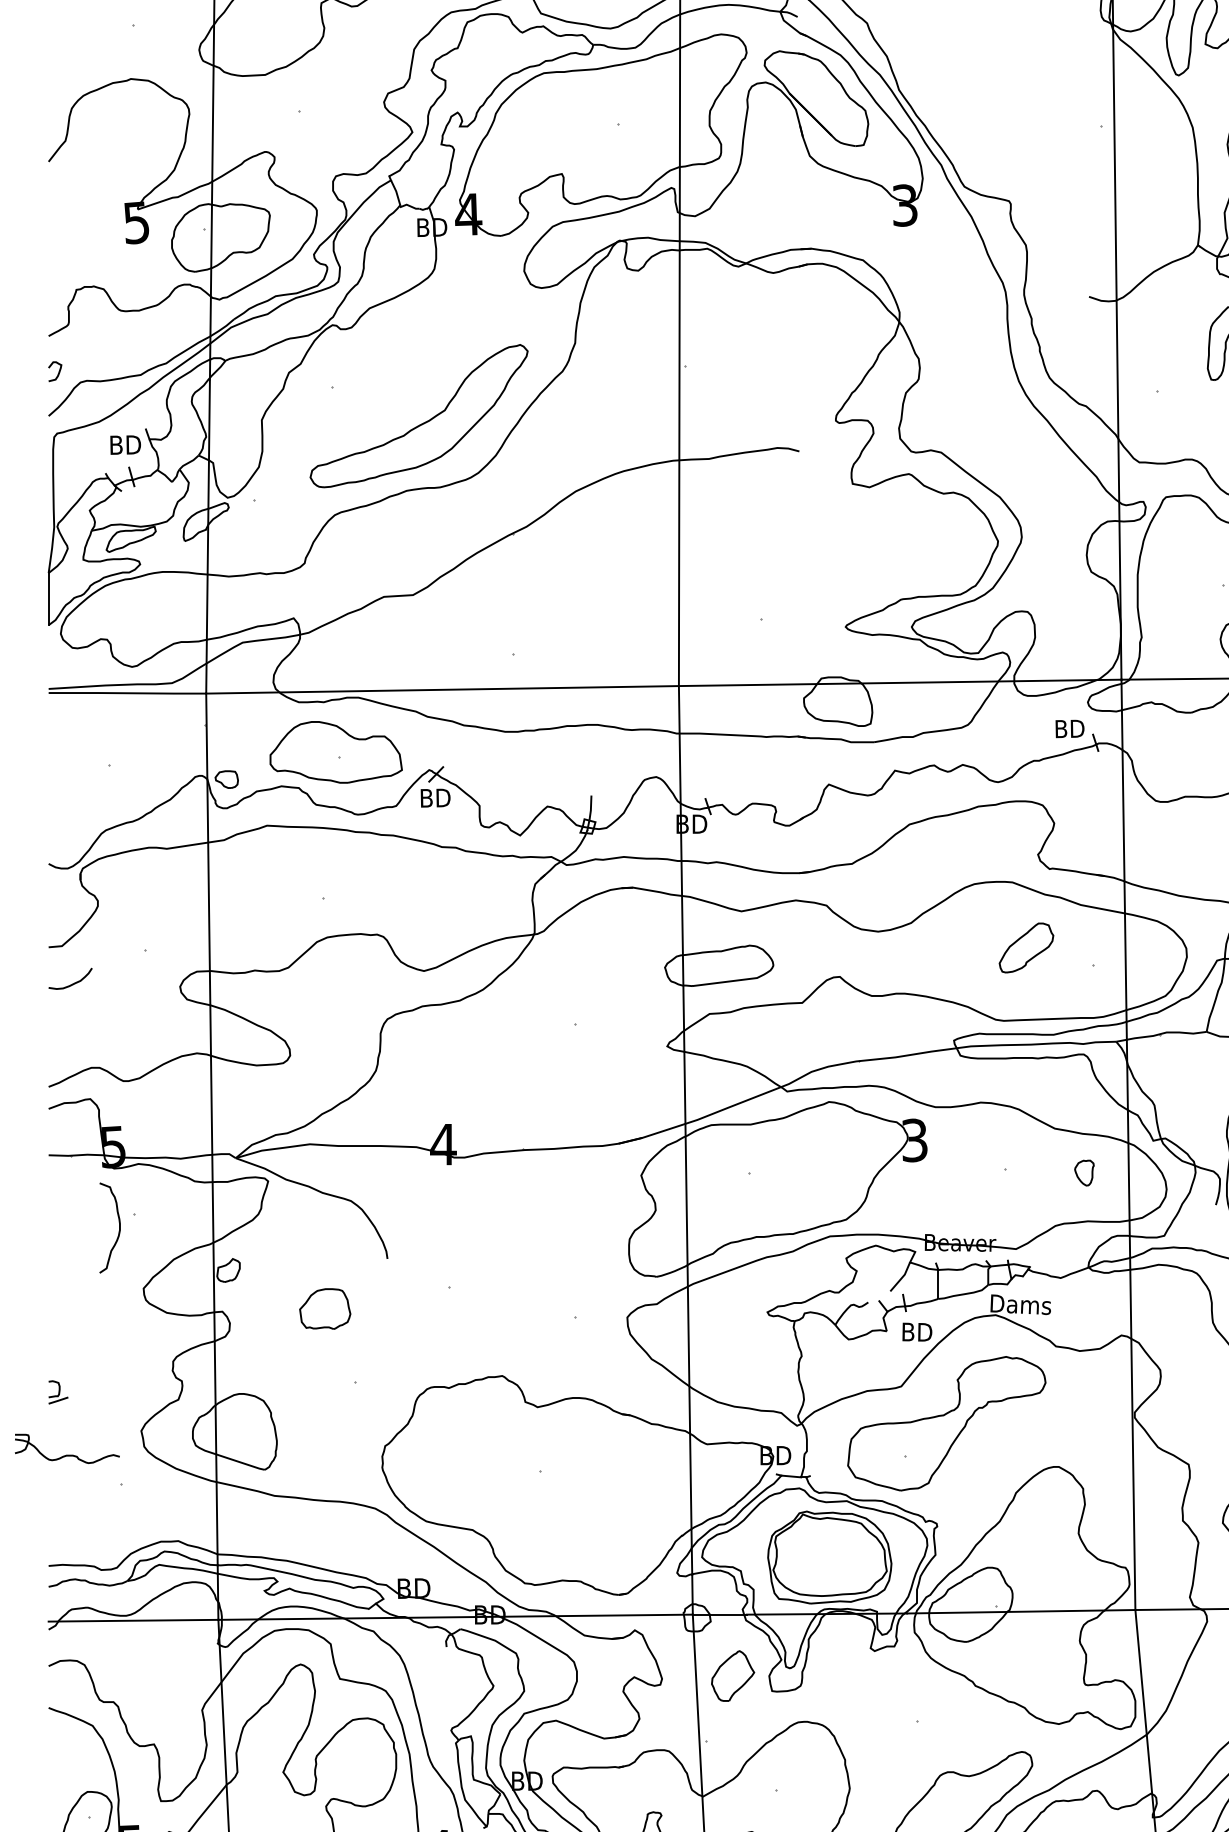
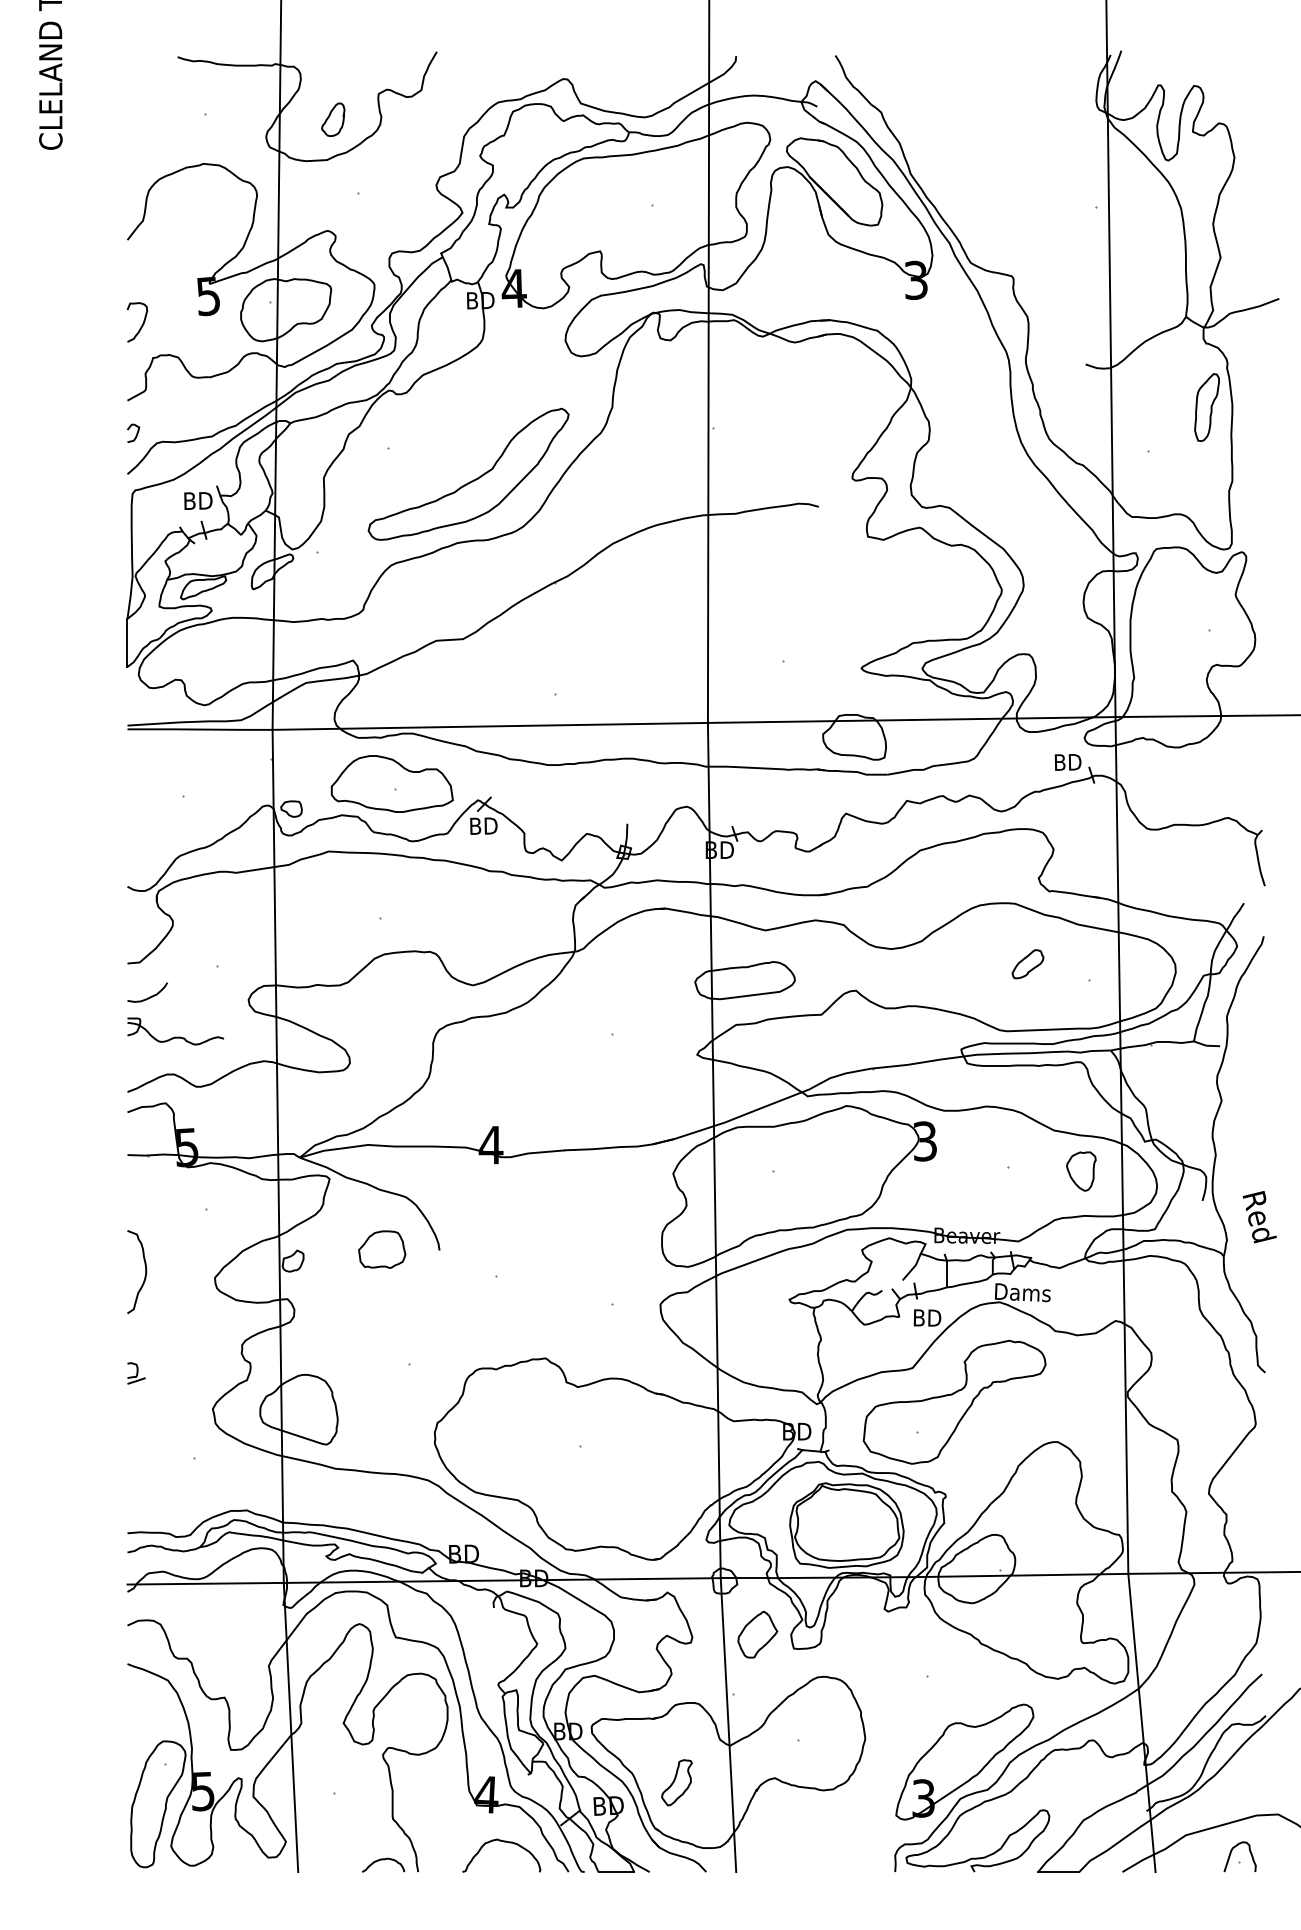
part: (272, 30) -> (333, 119), added
curve: (63, 254) -> (141, 325), added
part: (1025, 948) -> (1027, 964), size x0.62
part: (1084, 1173) -> (1081, 1171), size x1.67
curve: (119, 1227) -> (145, 1271), moved
part: (325, 1308) -> (382, 1249), moved
part: (67, 1448) -> (175, 1031), moved

